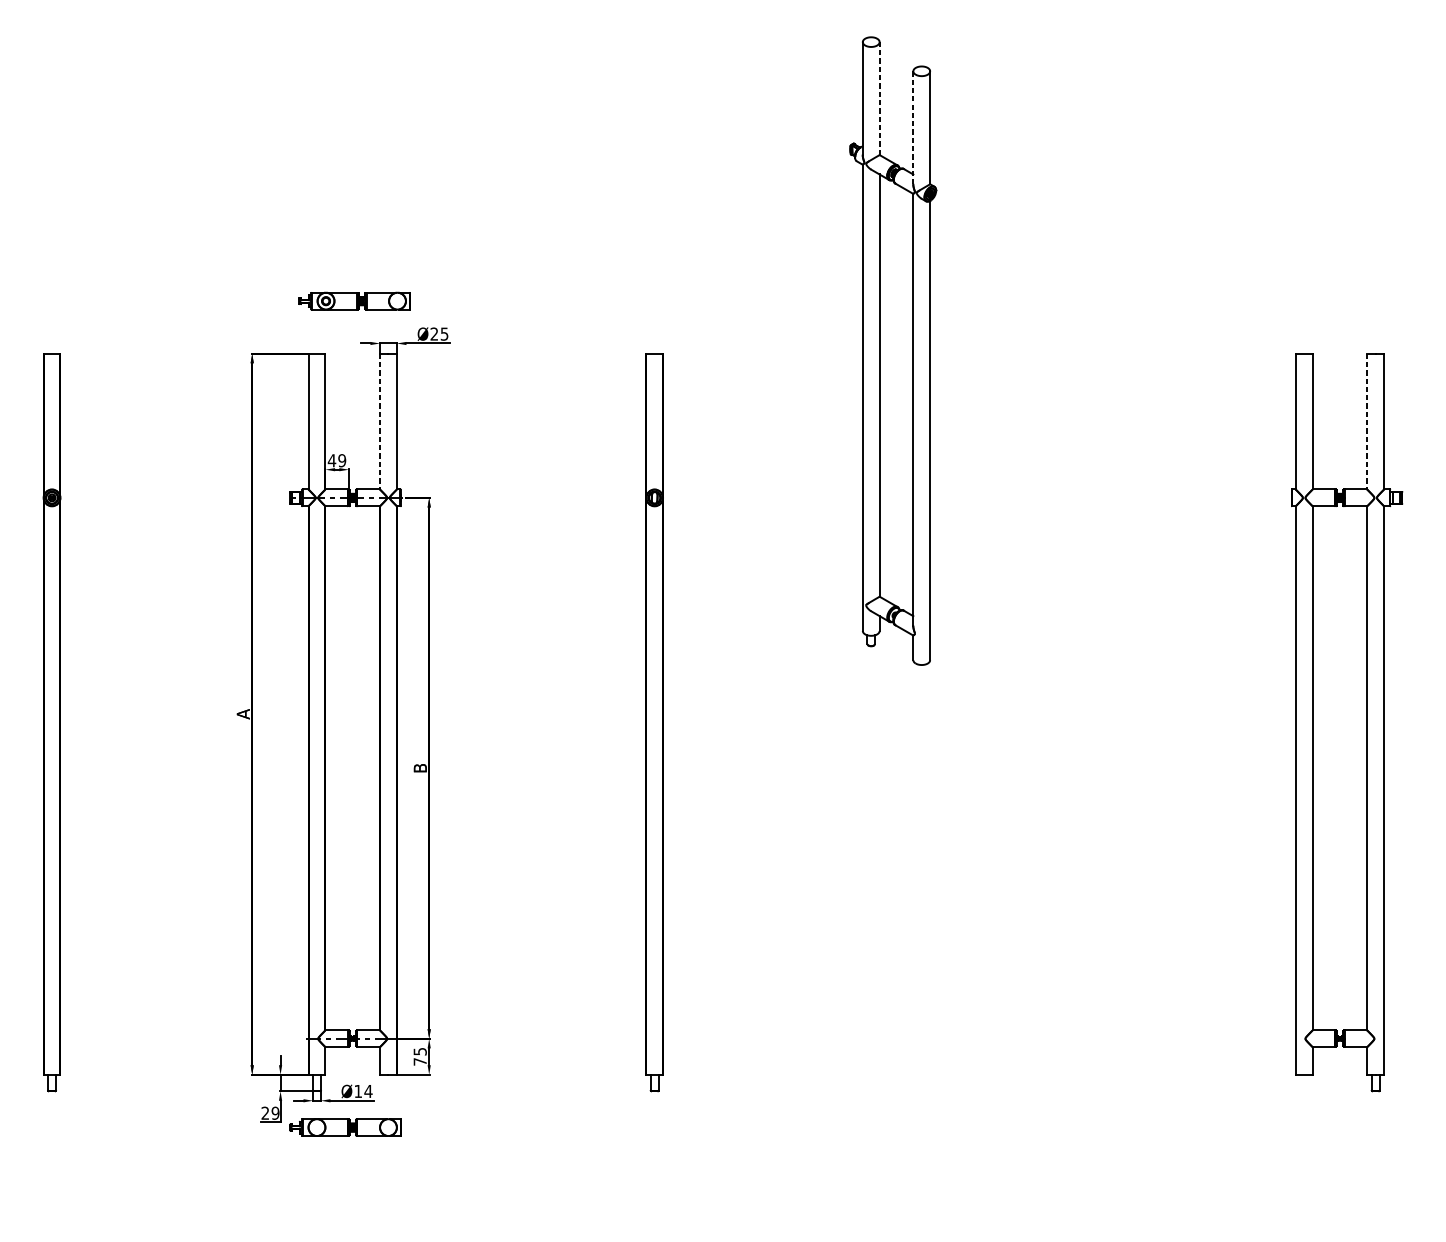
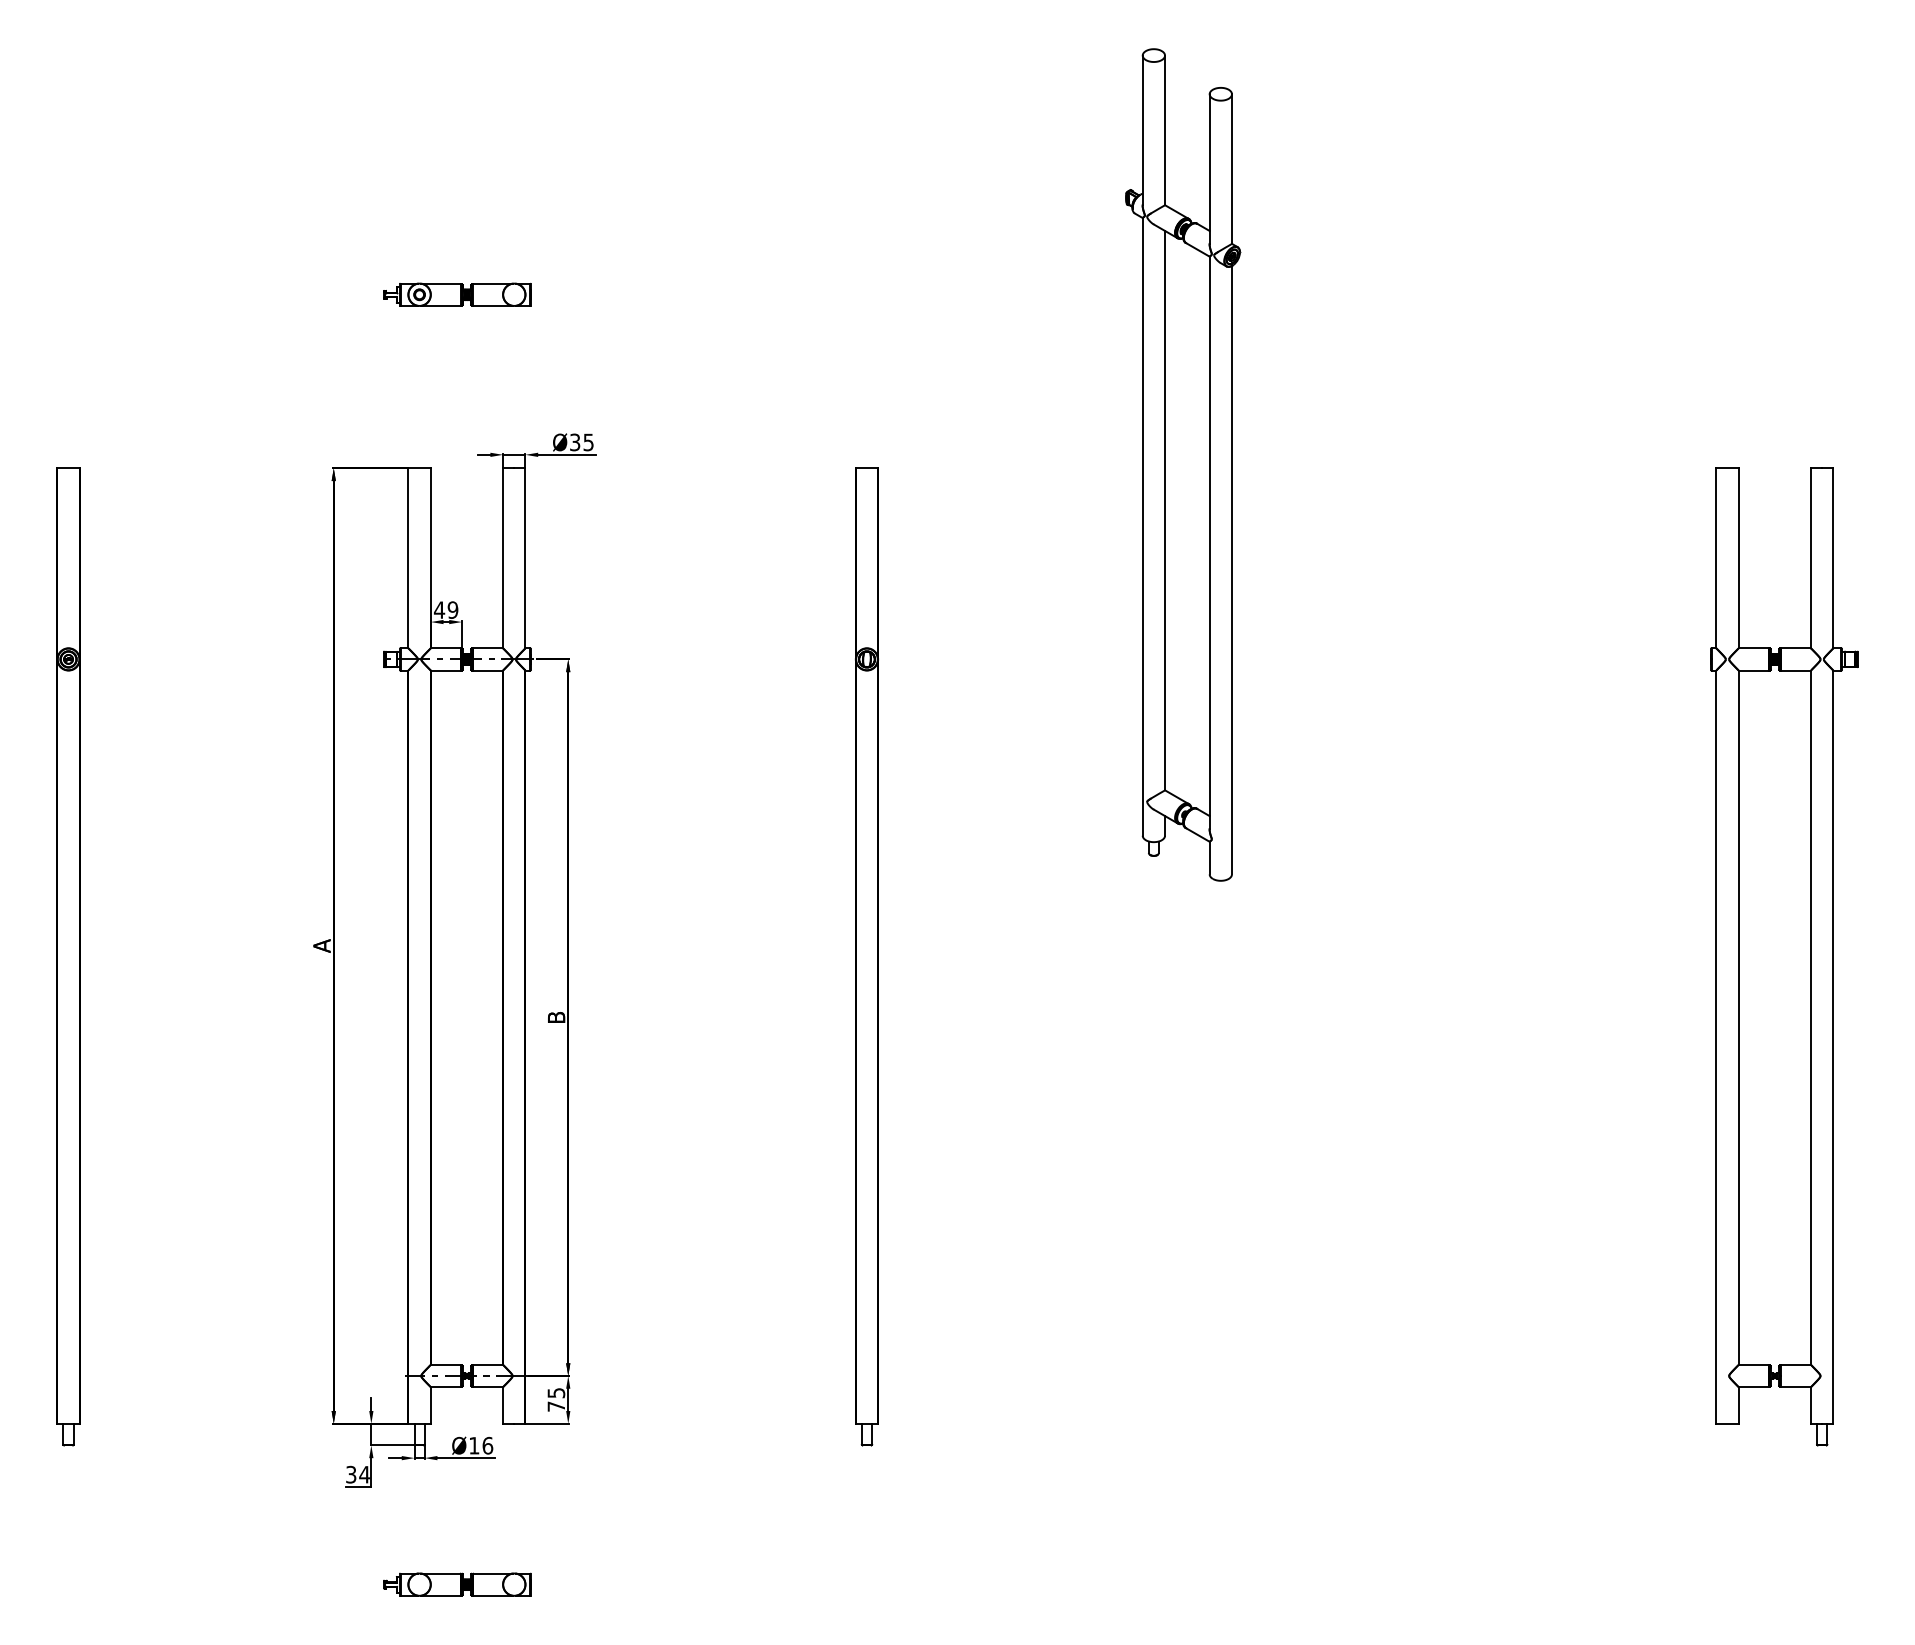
line: (879, 98) -> (1165, 130), dashed -> solid
line: (913, 128) -> (1209, 169), dashed -> solid
part: (354, 300) -> (457, 294), moved
text: (434, 334) -> (575, 442), Ø25 -> Ø35
line: (380, 421) -> (503, 558), dashed -> solid
line: (1367, 421) -> (1811, 558), dashed -> solid
text: (368, 1091) -> (487, 1445), Ø14 -> Ø16
text: (270, 1113) -> (357, 1474), 29 -> 34
part: (345, 1127) -> (457, 1584), moved

